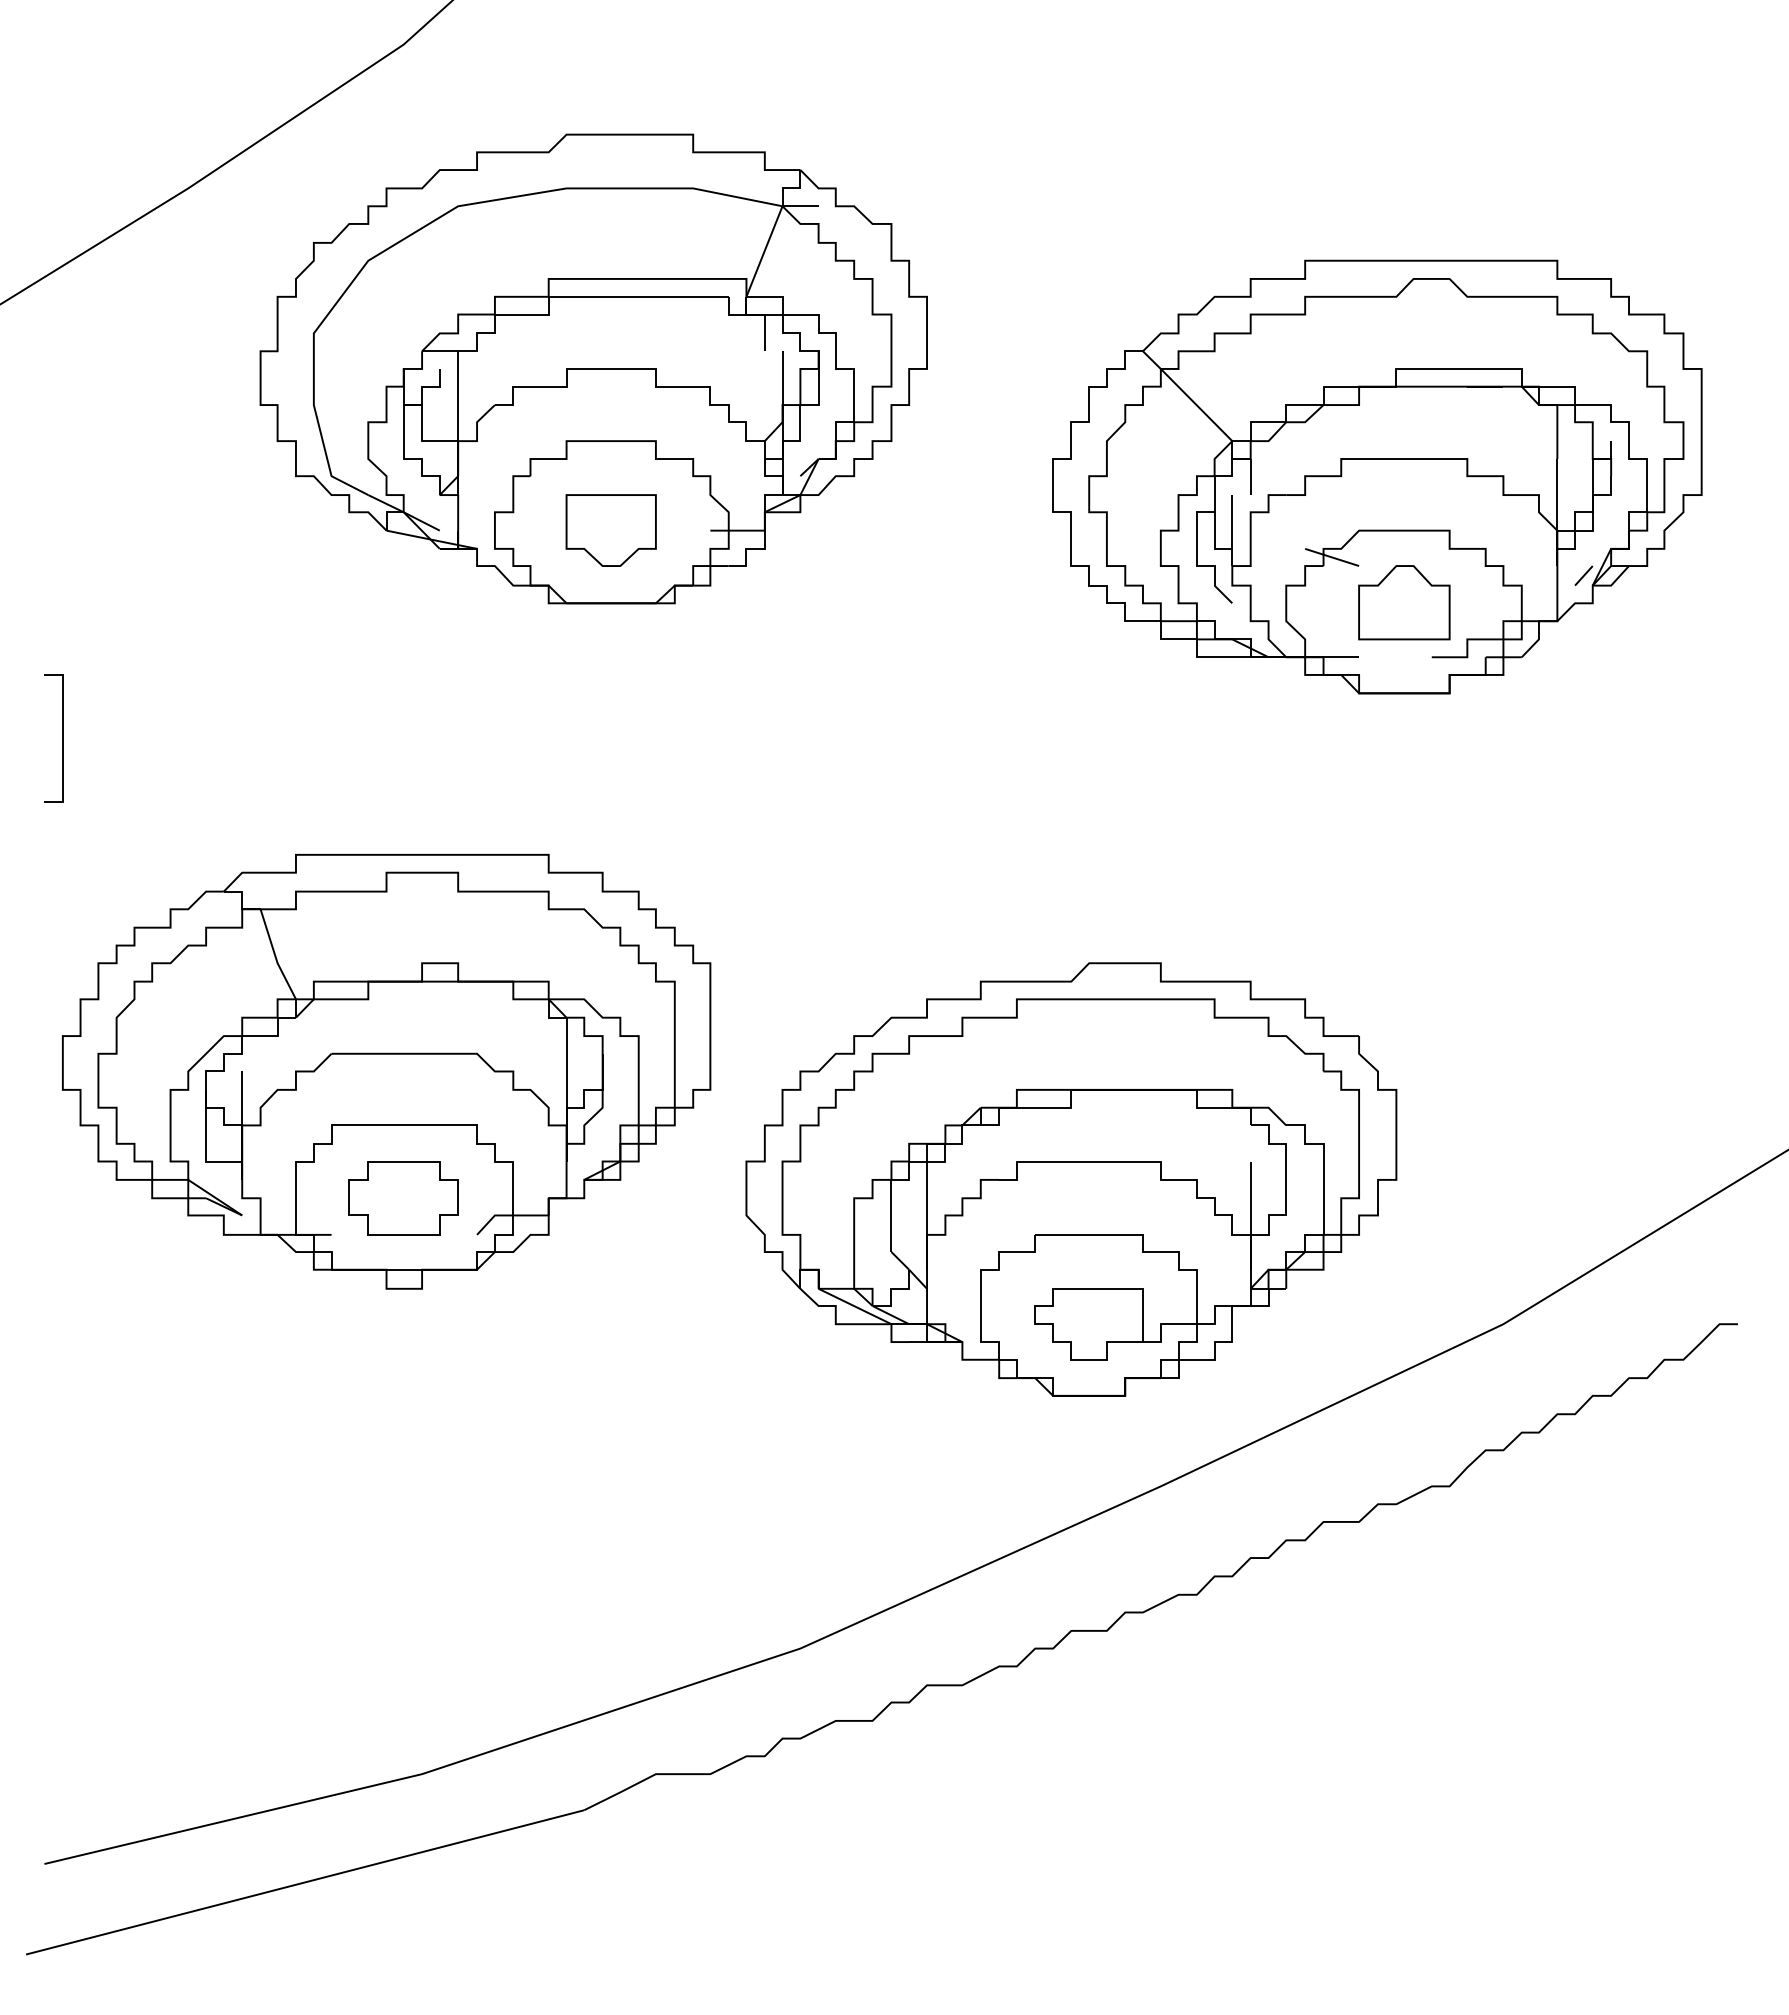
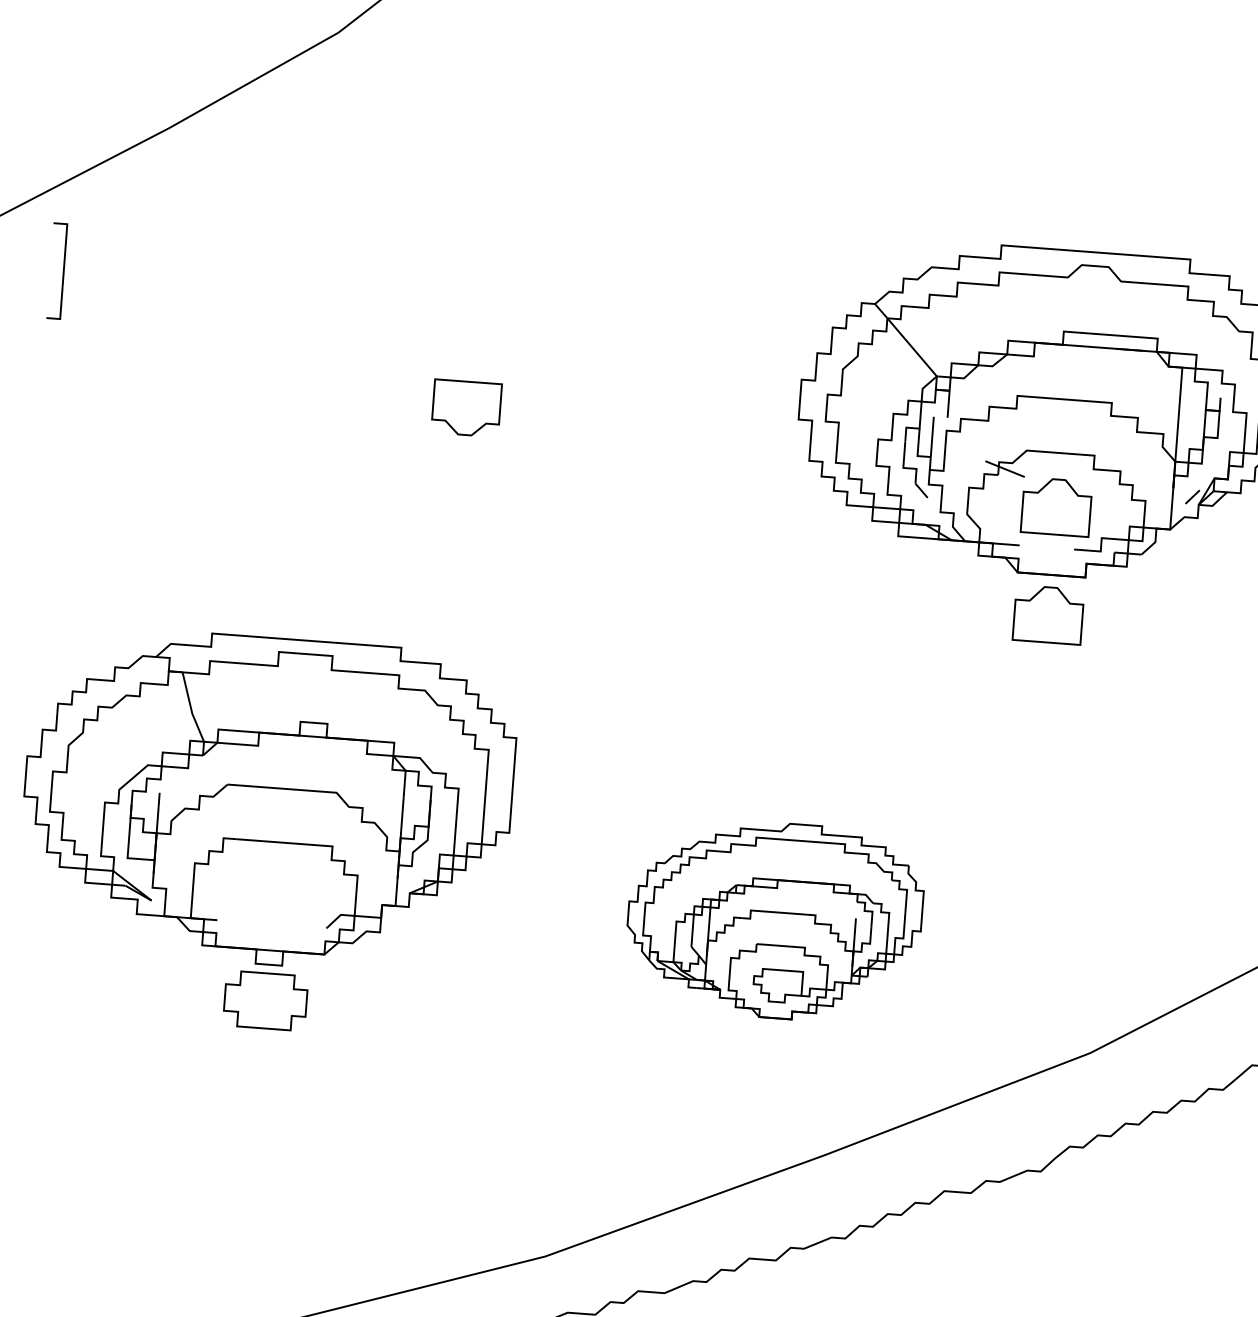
part: (593, 368) -> (462, 285), removed
curve: (62, 738) -> (63, 271), moved
part: (1404, 746) -> (1048, 614), added
part: (1071, 1179) -> (774, 920), size x0.6
part: (403, 1198) -> (265, 1001), moved

